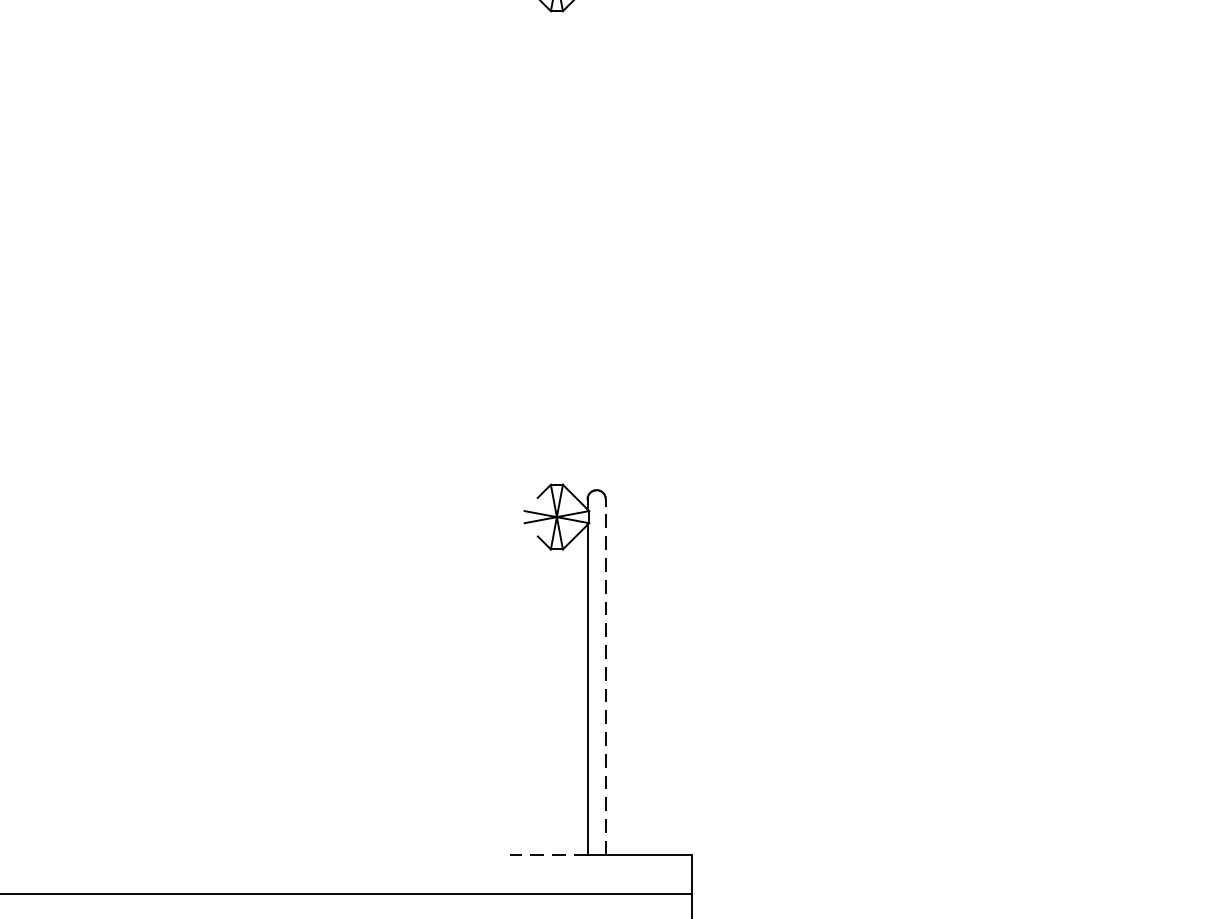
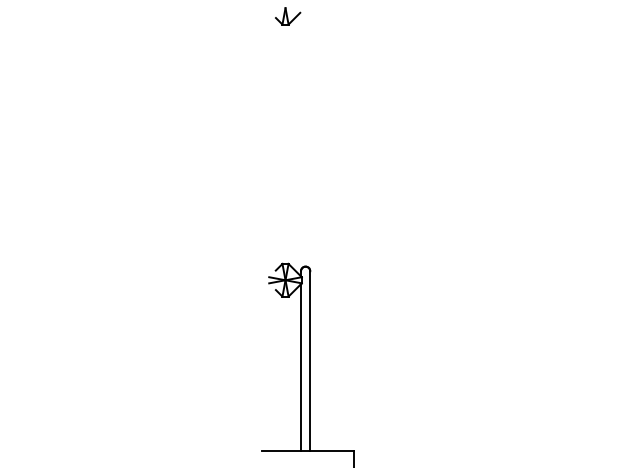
line: (606, 677) -> (310, 361), dashed -> solid
line: (548, 853) -> (281, 450), dashed -> solid

